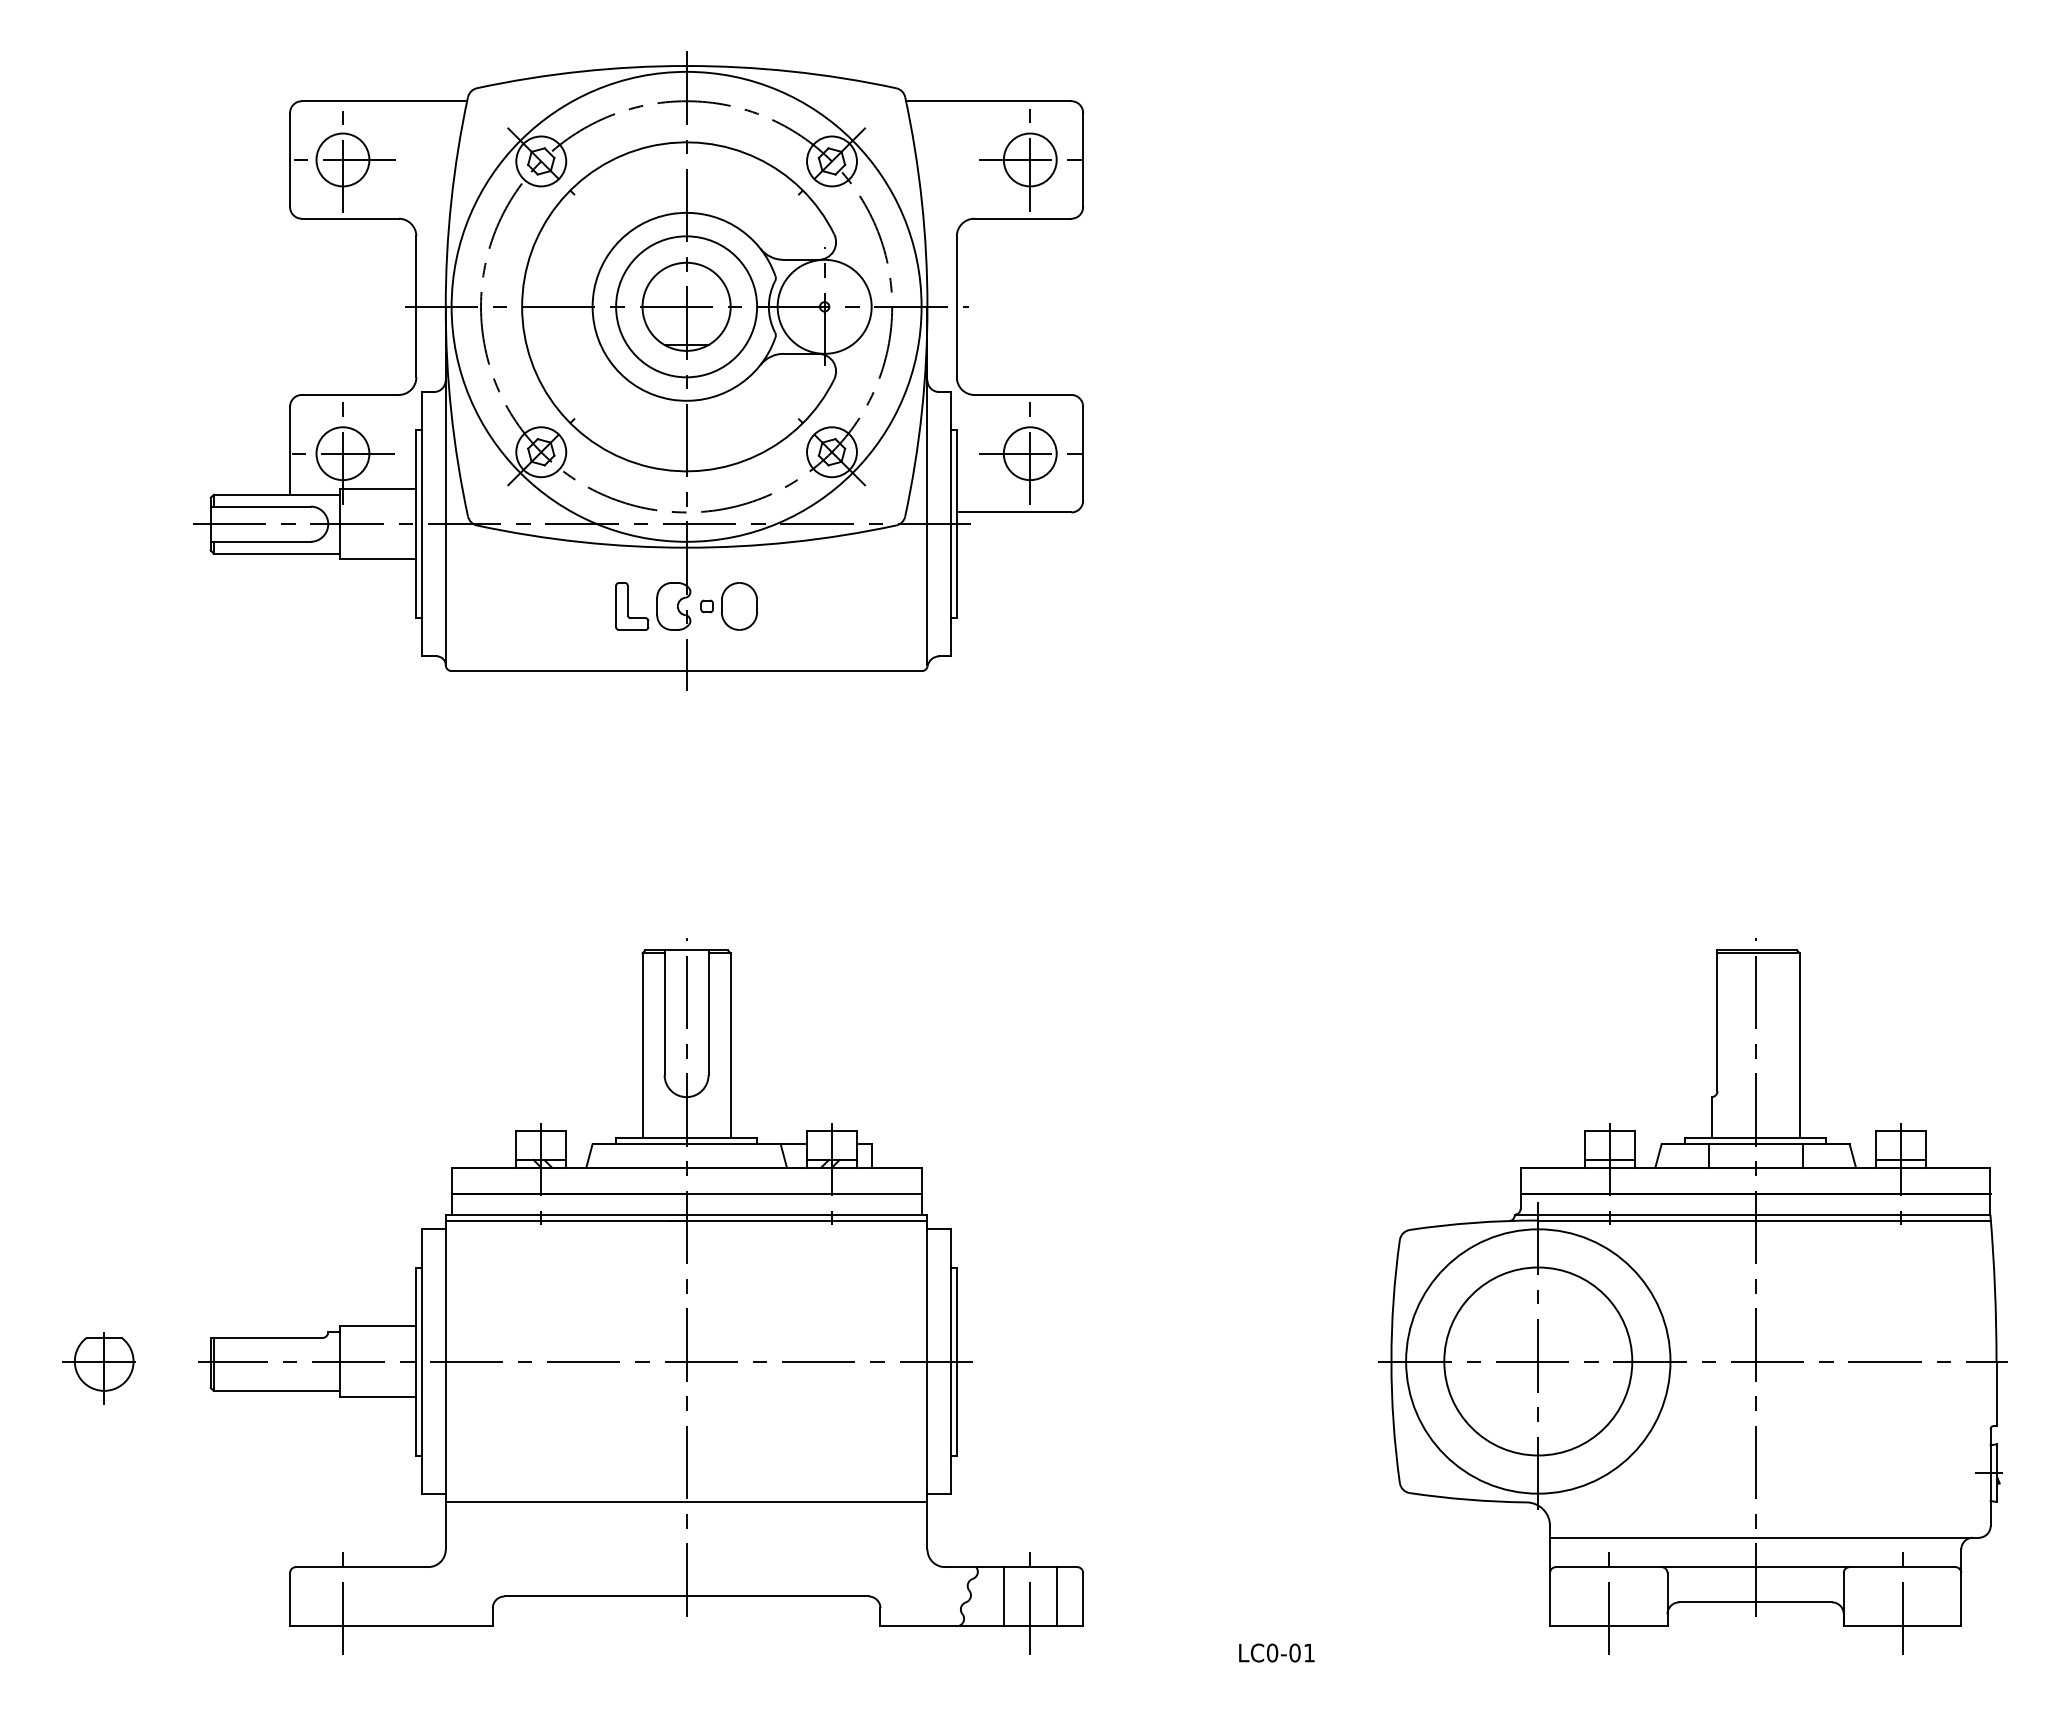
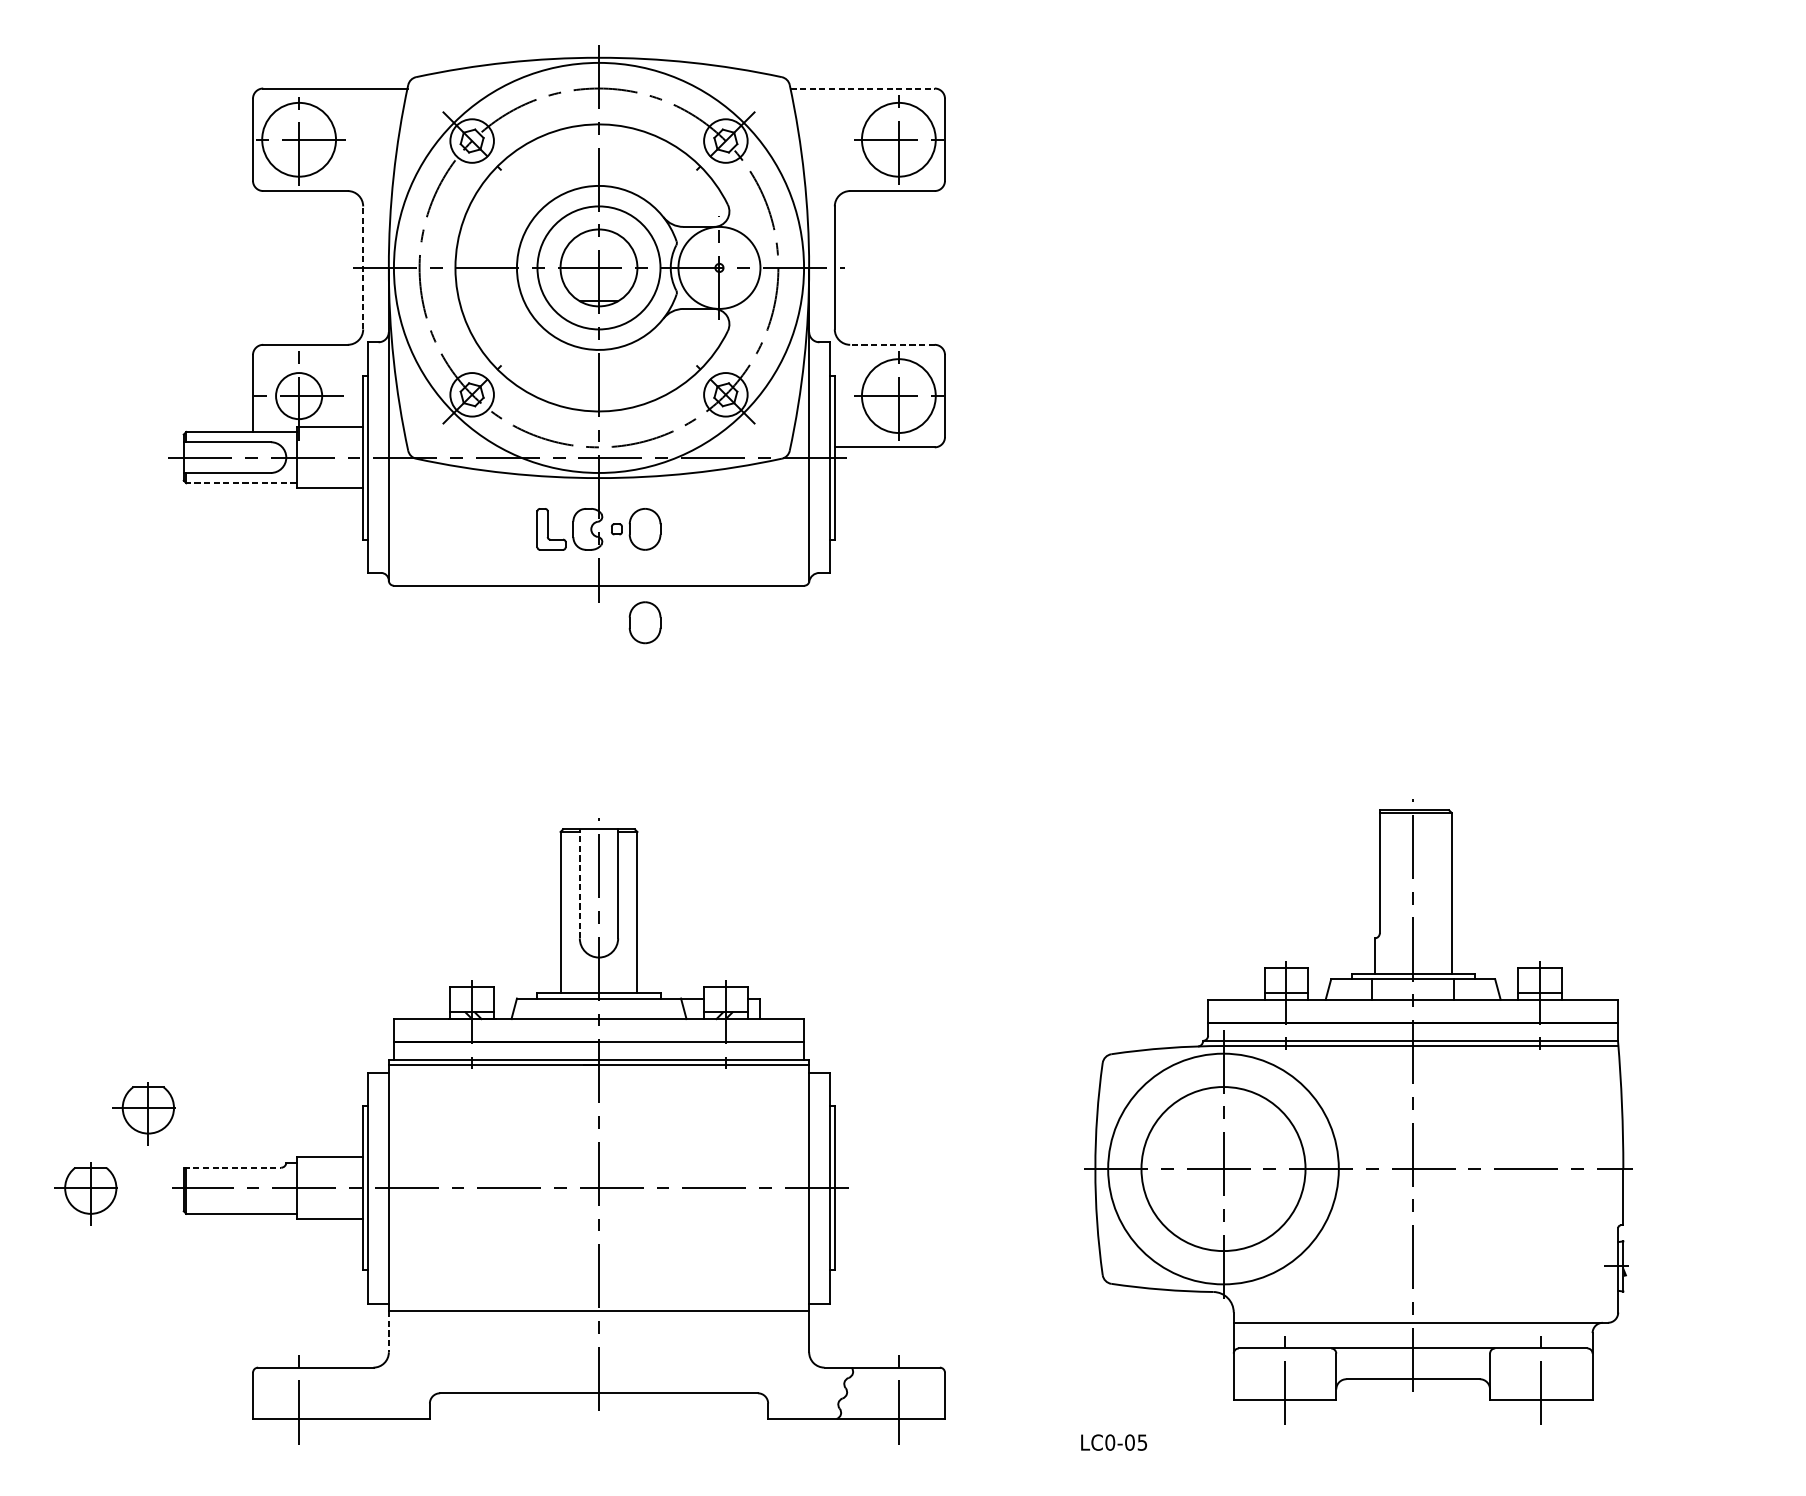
line: (988, 101) -> (862, 88), solid -> dashed
circle: (342, 159) -> (298, 139), size x1.6
circle: (1029, 159) -> (898, 139), size x1.6
line: (416, 306) -> (363, 267), solid -> dashed
line: (1022, 394) -> (892, 344), solid -> dashed
circle: (1029, 453) -> (898, 395), size x1.6
line: (276, 553) -> (241, 483), solid -> dashed
part: (739, 713) -> (645, 622), added
line: (664, 1012) -> (579, 883), solid -> dashed
part: (164, 1276) -> (143, 1114), added
part: (1692, 1296) -> (1358, 1112), moved
line: (266, 1338) -> (232, 1168), solid -> dashed
line: (445, 1526) -> (388, 1332), solid -> dashed
line: (1003, 1596) -> (875, 1393), removed
line: (1056, 1596) -> (921, 1393), removed
text: (1309, 1652) -> (1142, 1442), LC0-01 -> LC0-05

